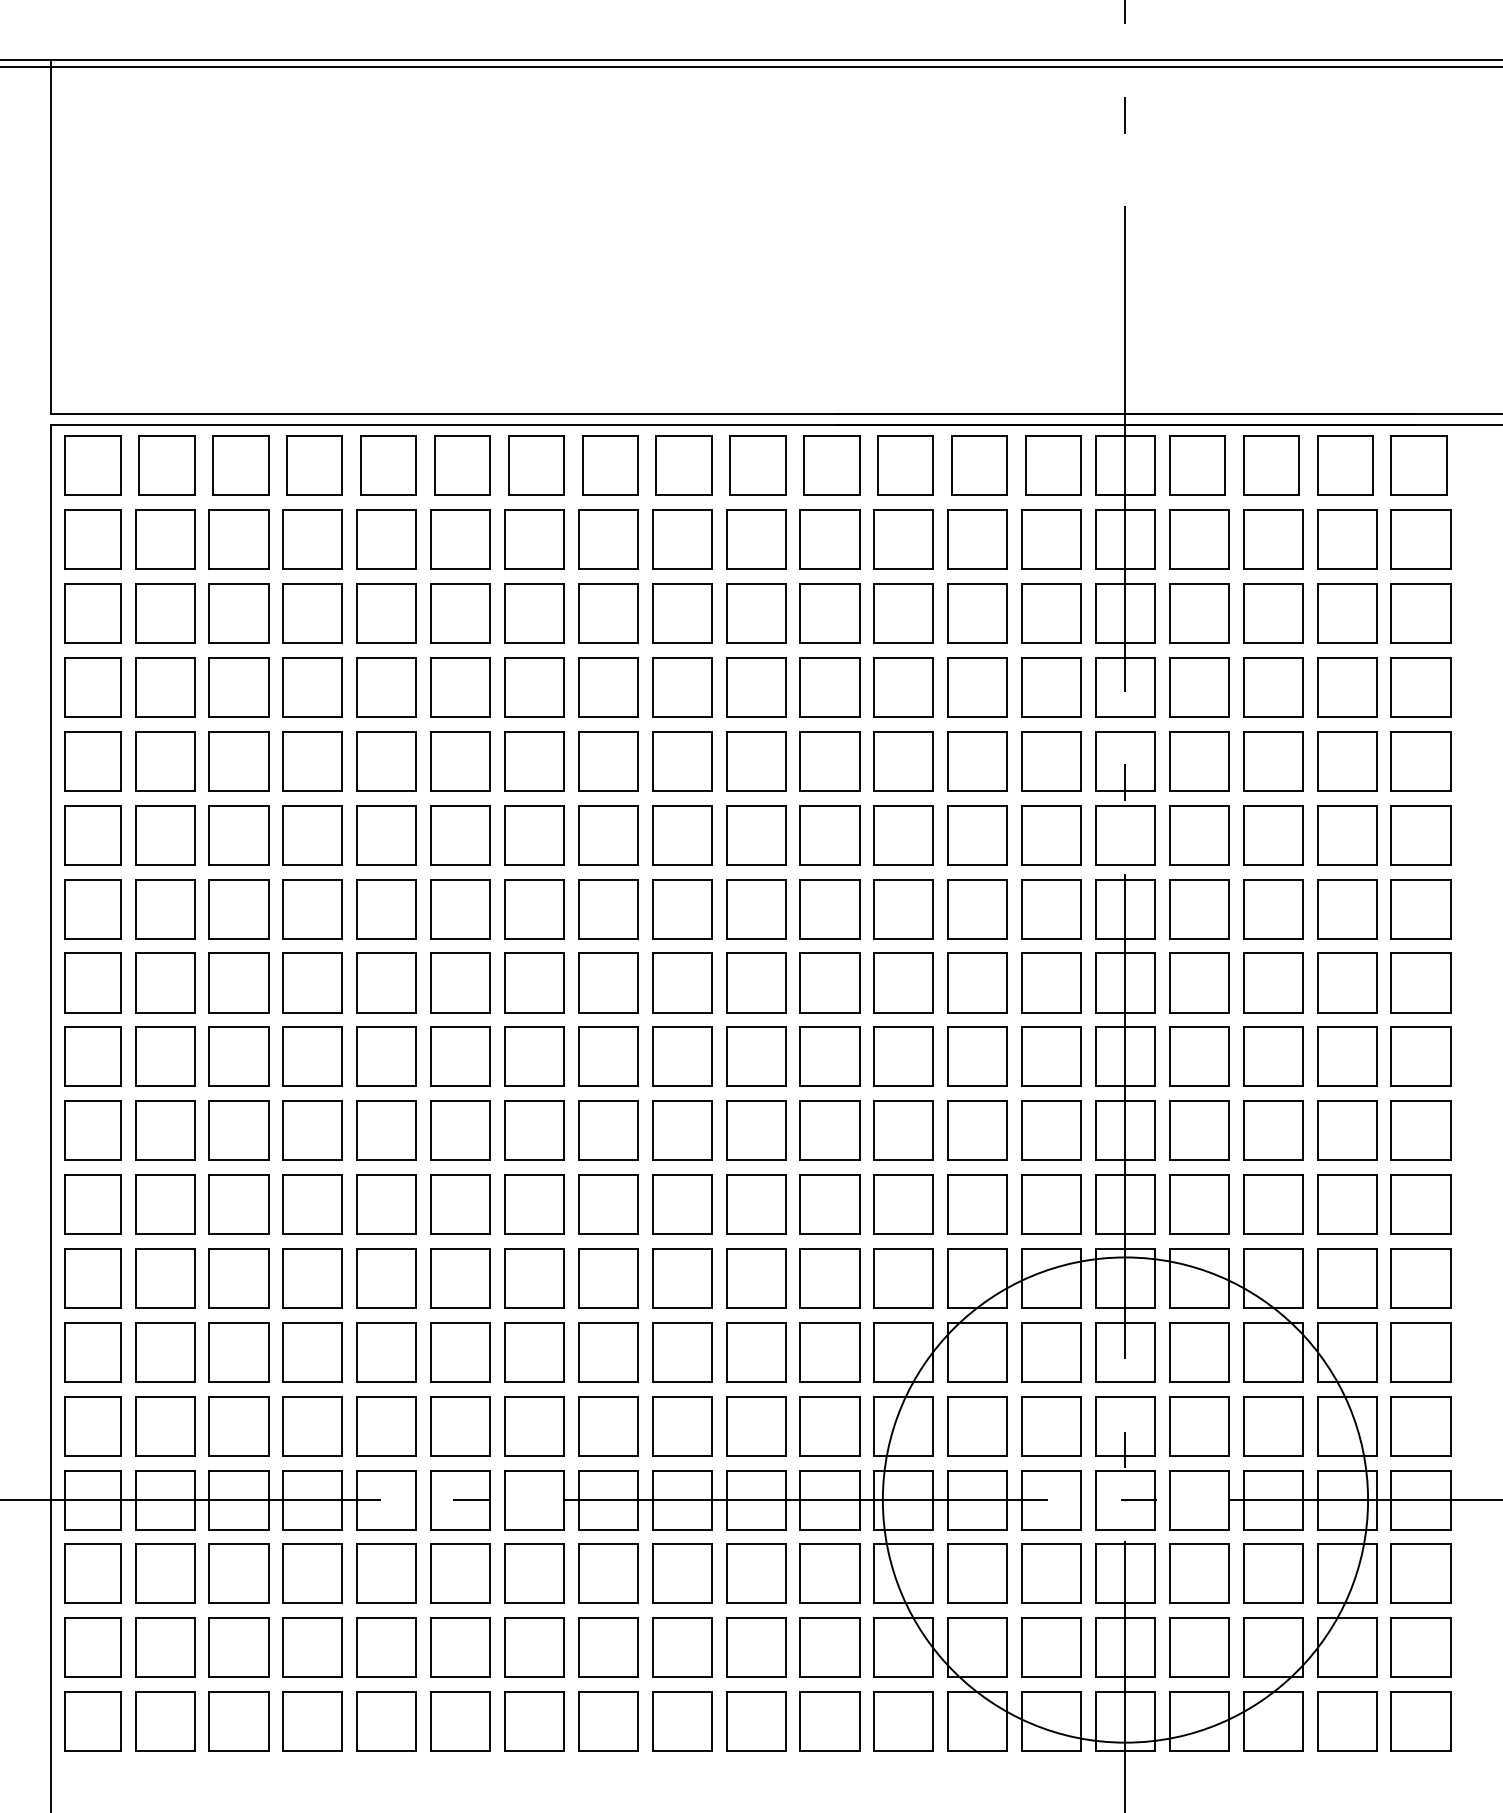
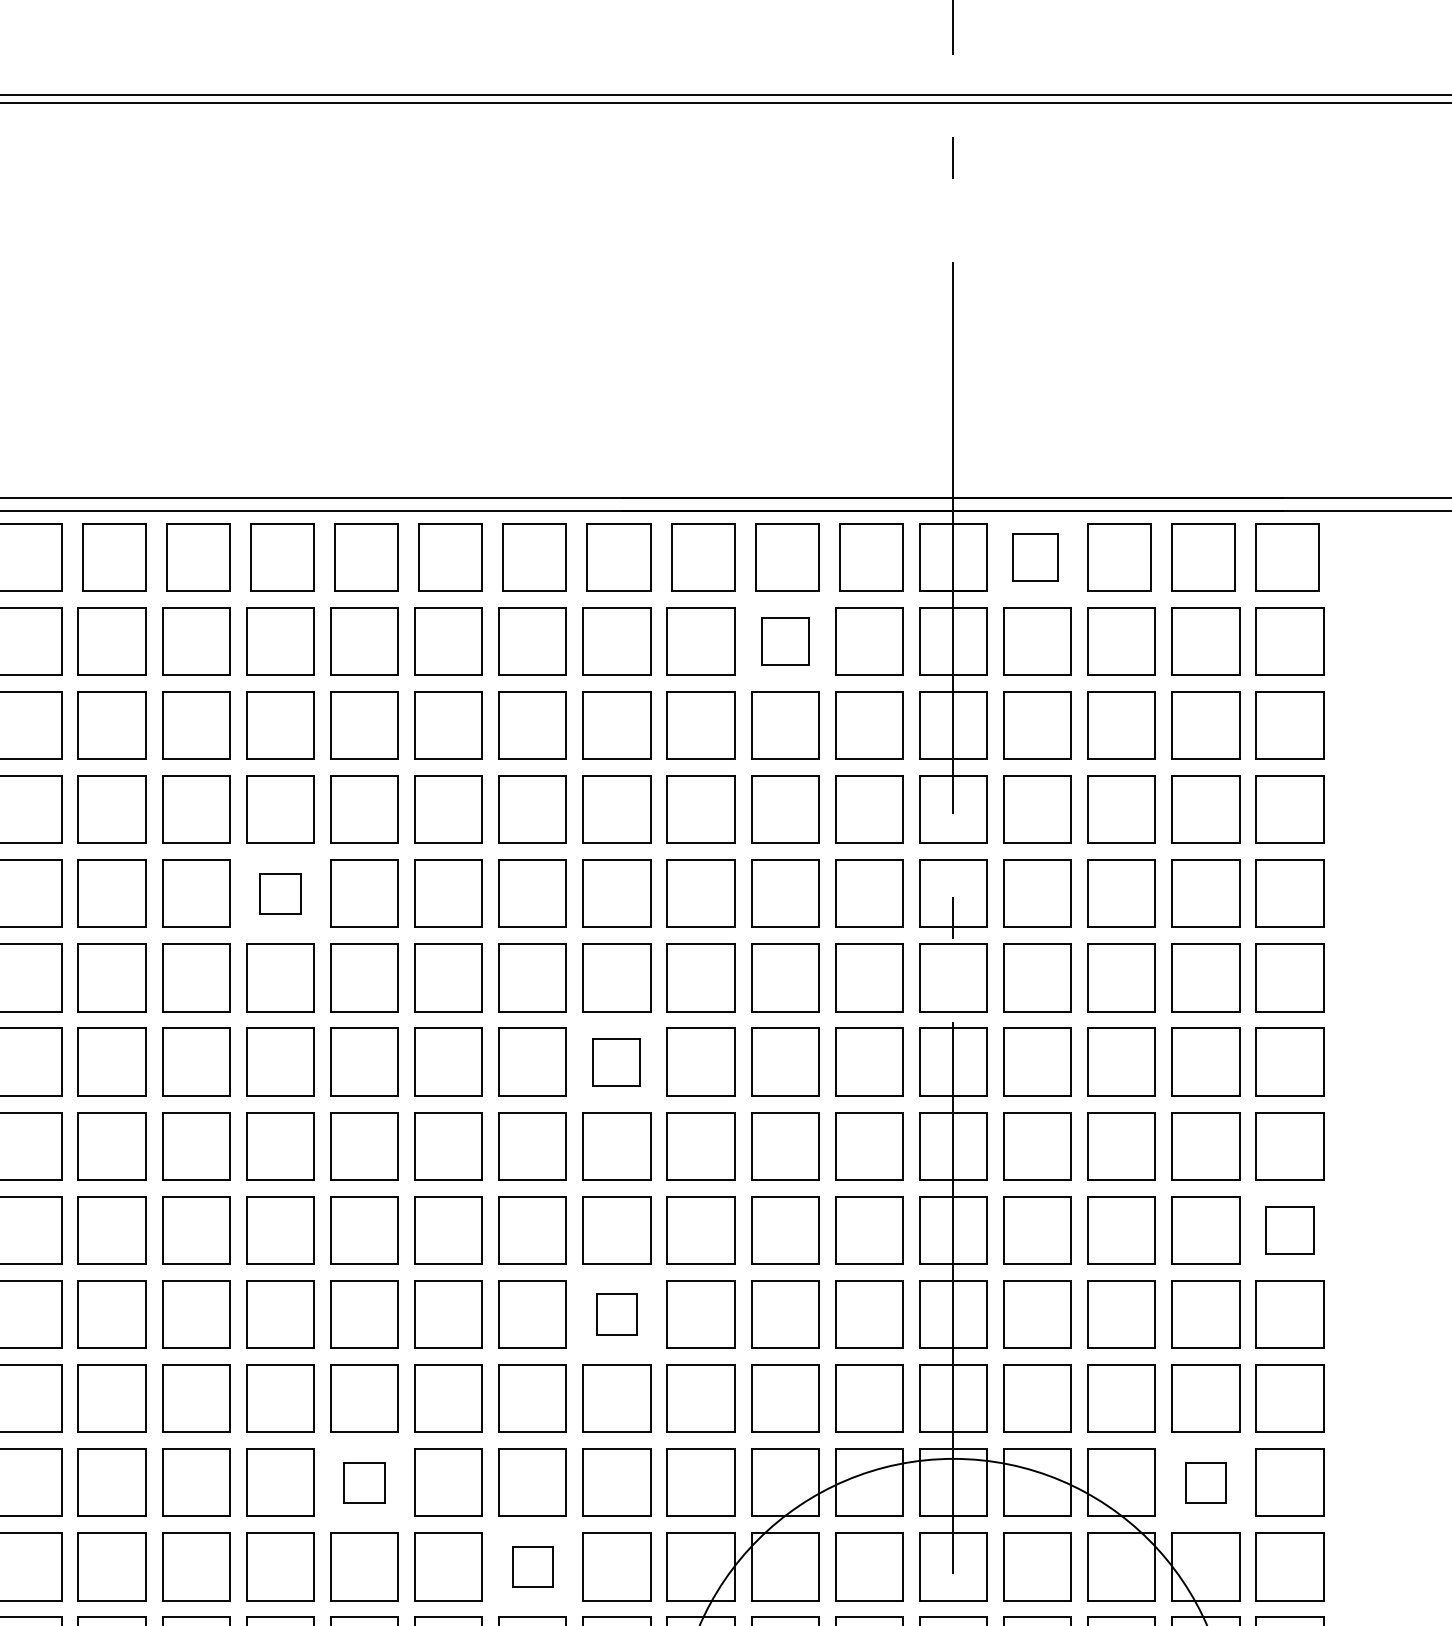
part: (1197, 465) -> (1035, 556), size x0.7
part: (977, 539) -> (784, 641), size x0.7
part: (534, 761) -> (280, 893), size x0.6
part: (829, 909) -> (616, 1062), size x0.7
part: (1420, 1056) -> (1289, 1229), size x0.7
part: (829, 1130) -> (616, 1314), size x0.6
part: (608, 1278) -> (364, 1482), size x0.6
part: (1347, 1278) -> (1206, 1482), size x0.6
part: (756, 1352) -> (533, 1567), size x0.6

